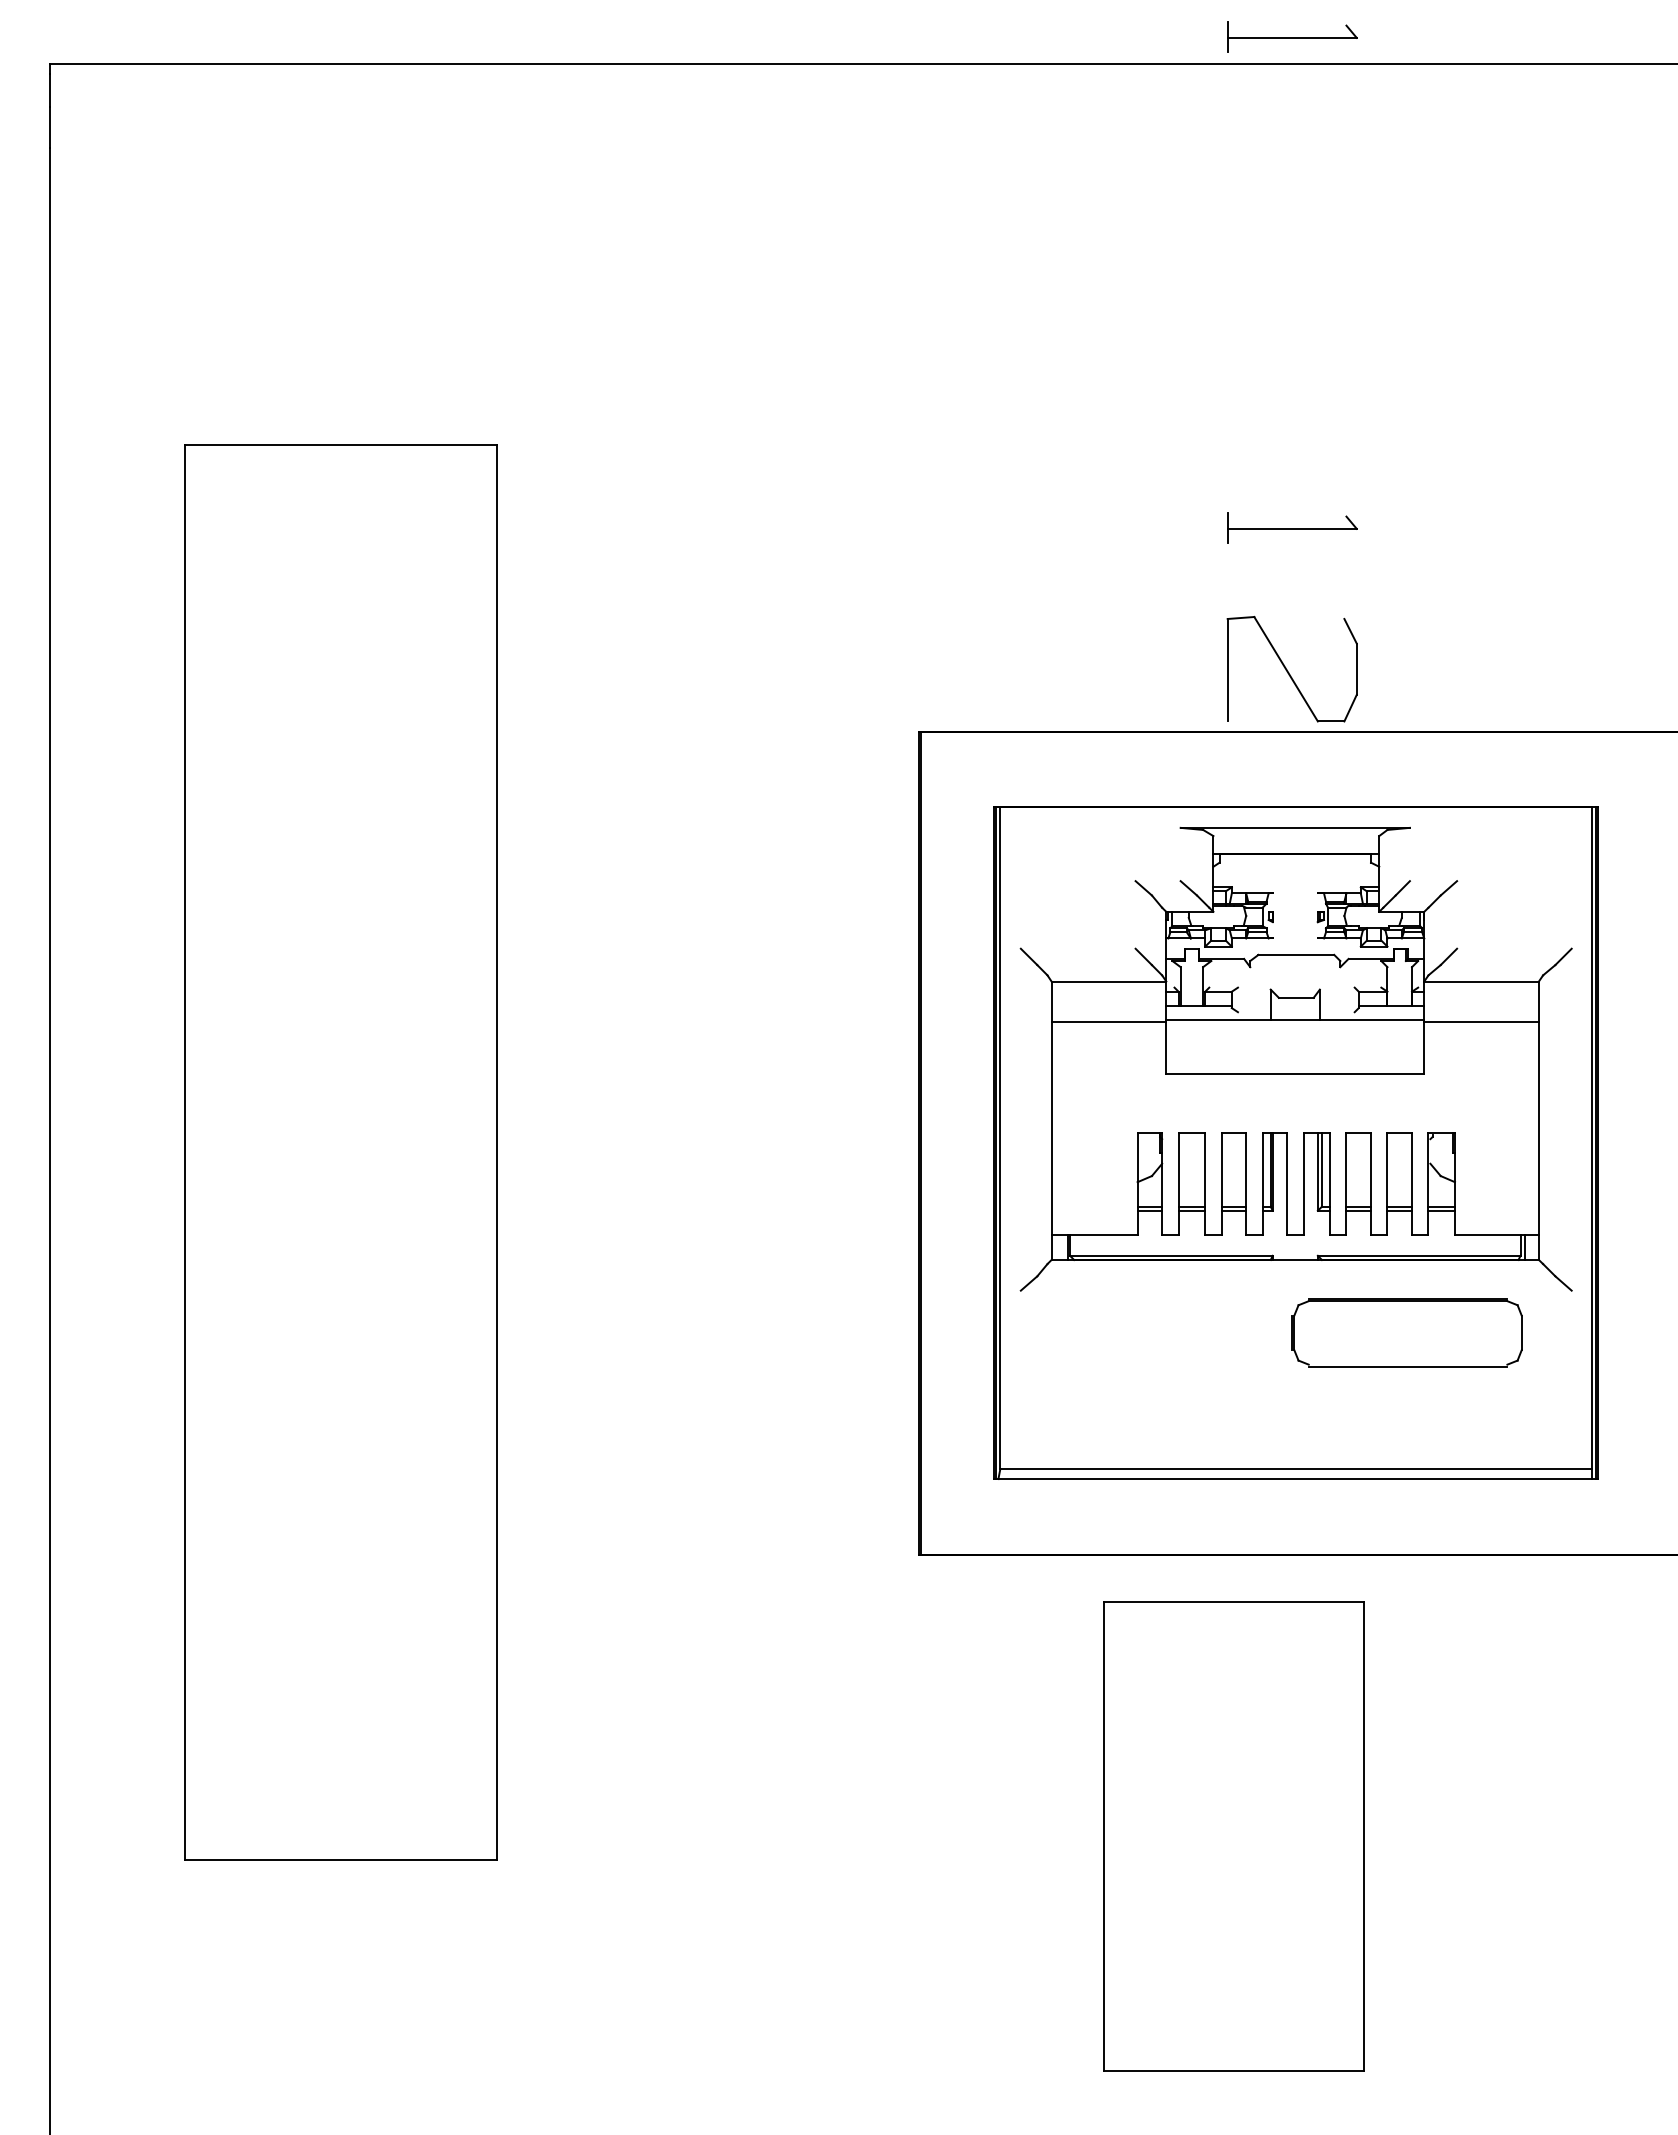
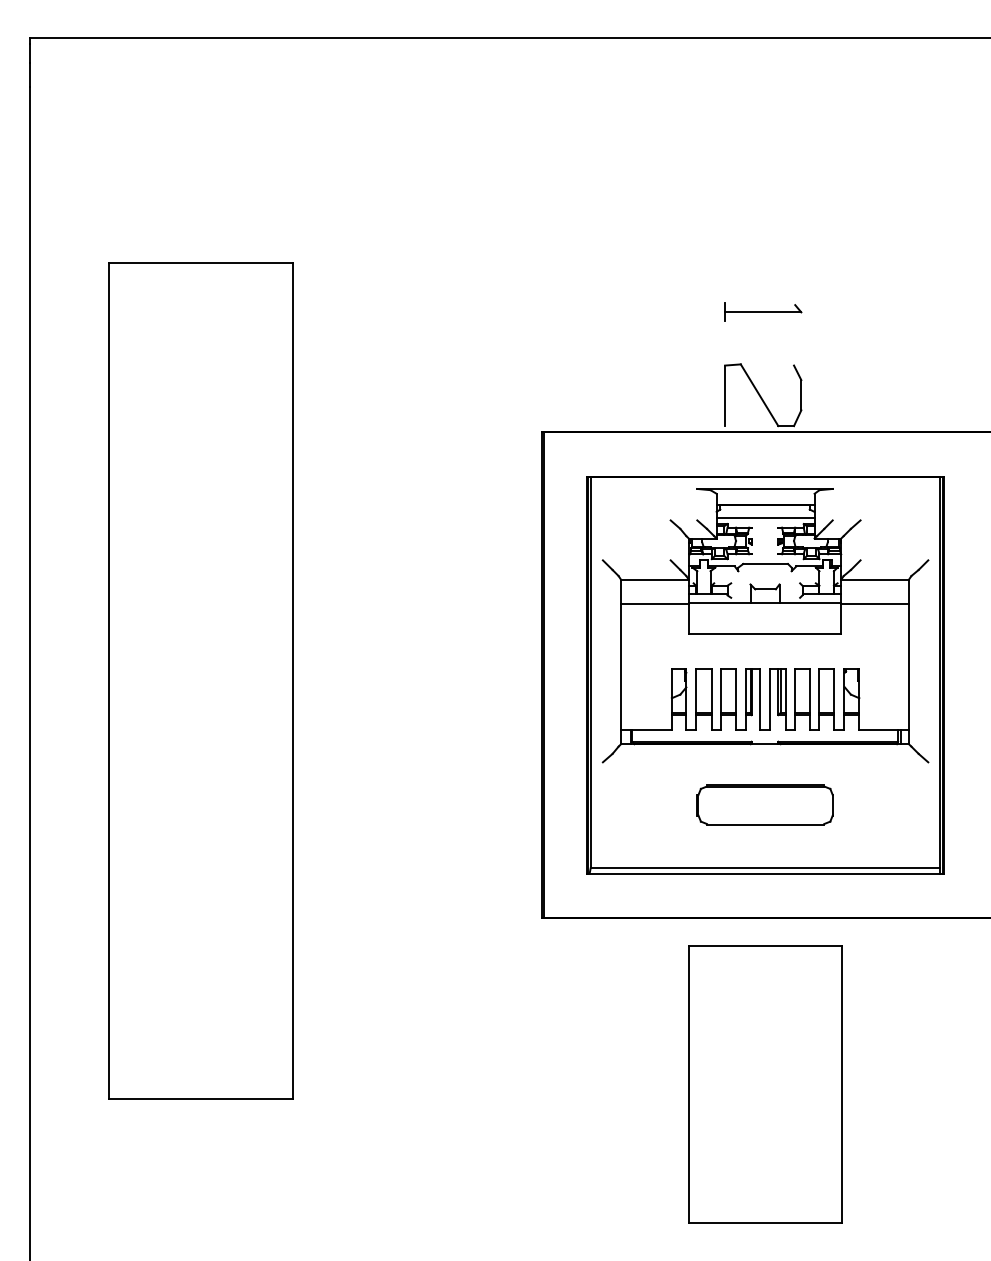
part: (1292, 36) -> (763, 21), removed
line: (1296, 877) -> (765, 518), added
part: (1406, 1331) -> (764, 804), moved
part: (1233, 1836) -> (765, 1084), moved

